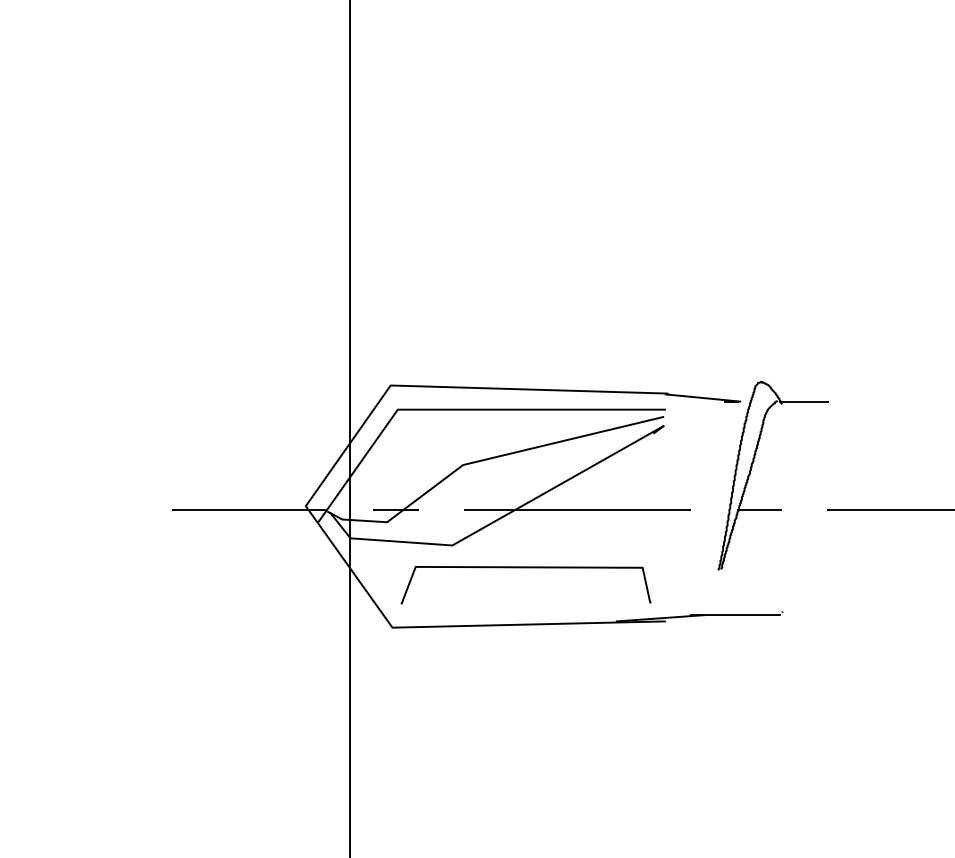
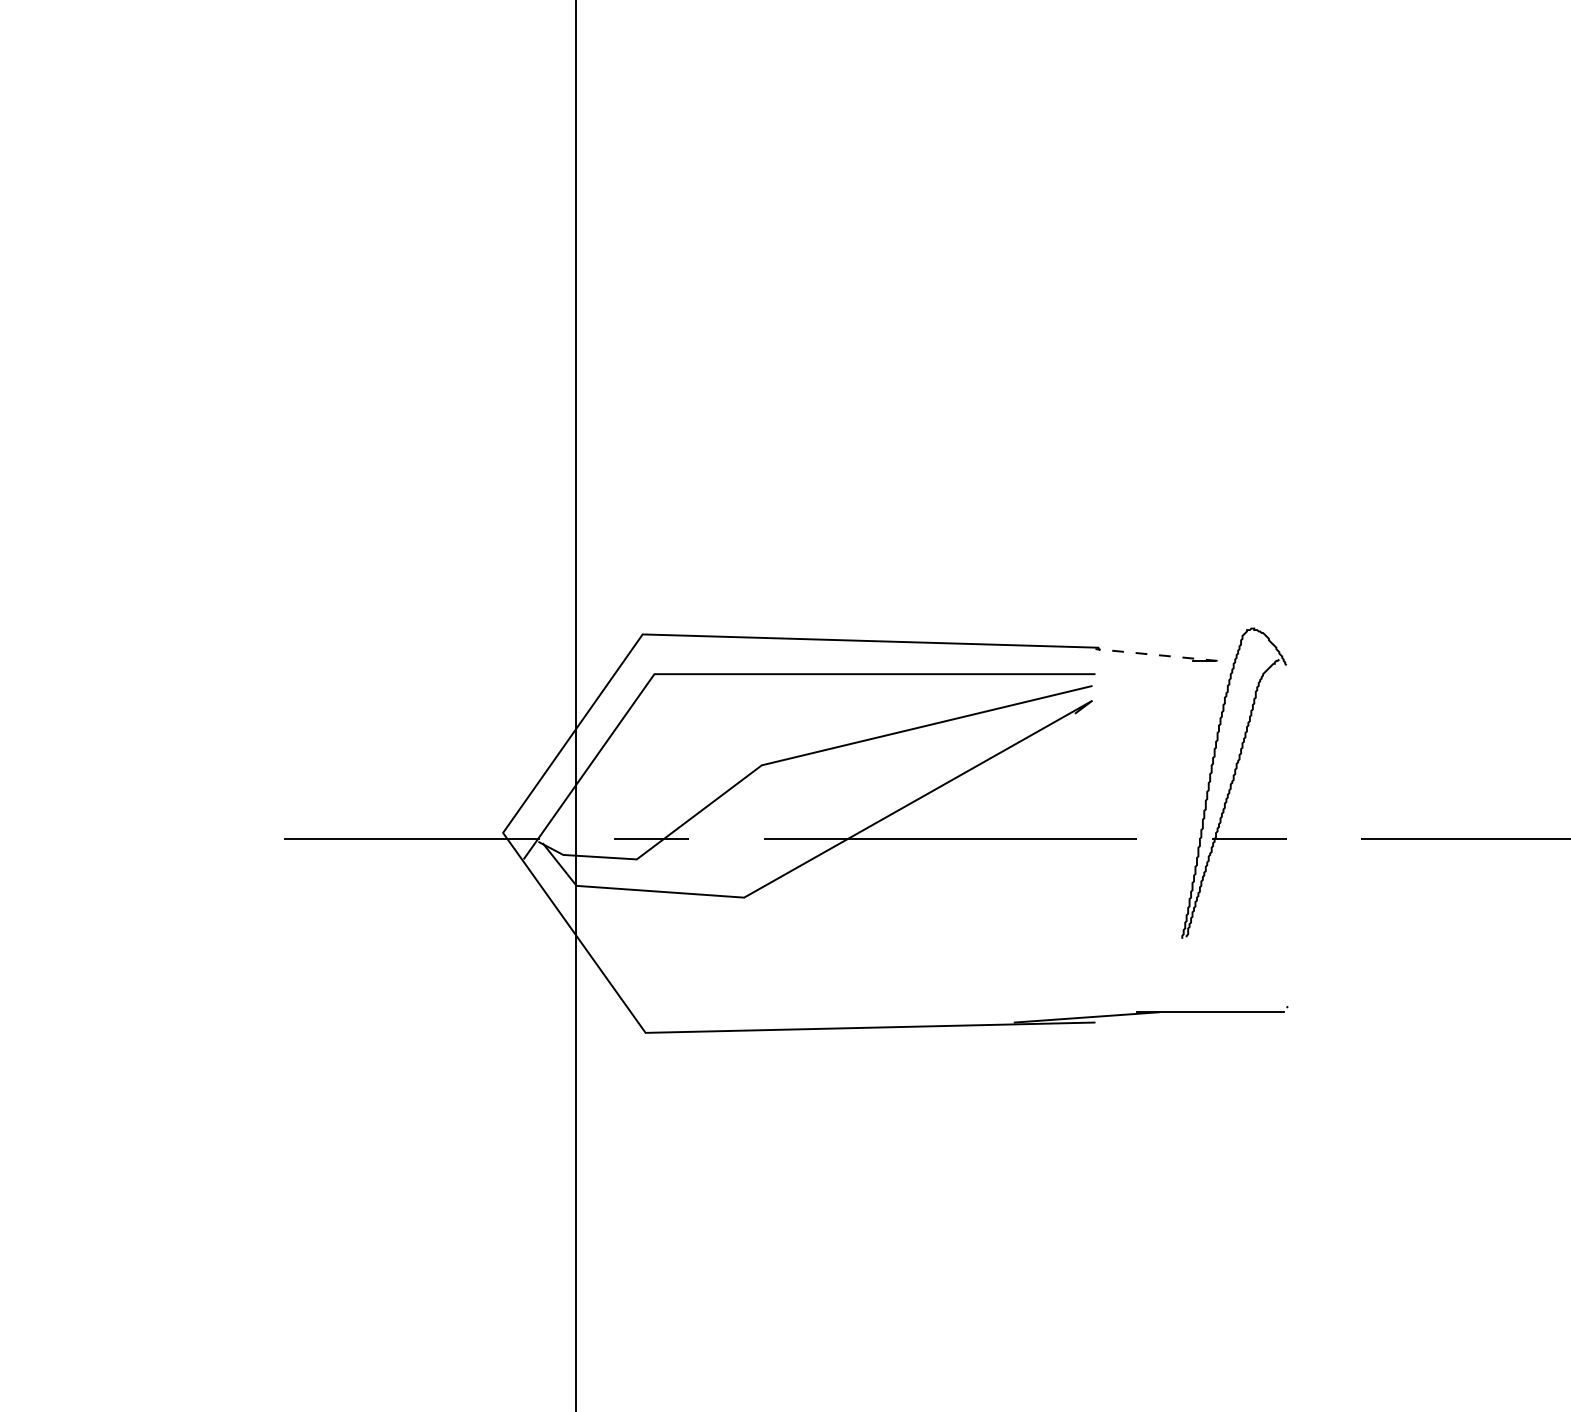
line: (702, 397) -> (1155, 654), solid -> dashed
line: (803, 401) -> (1321, 660), removed
line: (525, 568) -> (864, 935), removed

